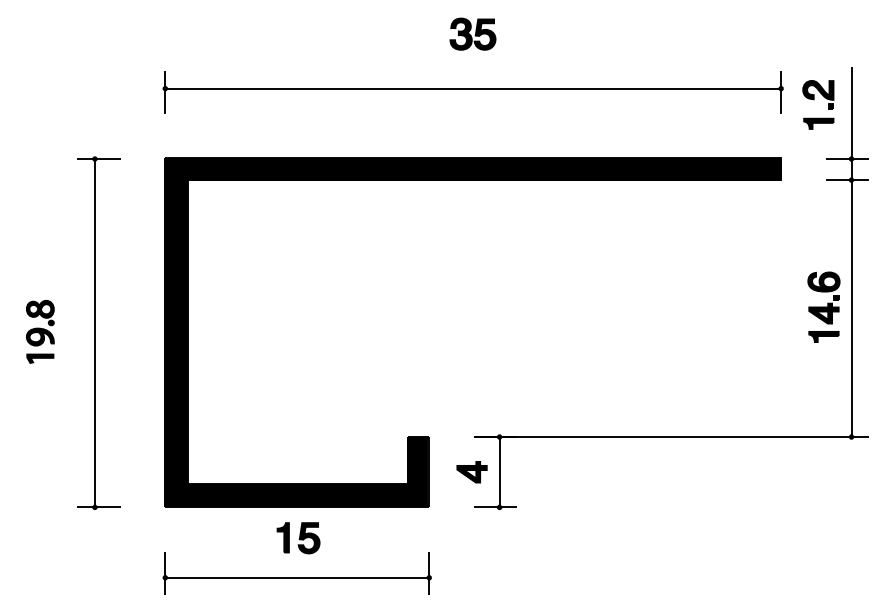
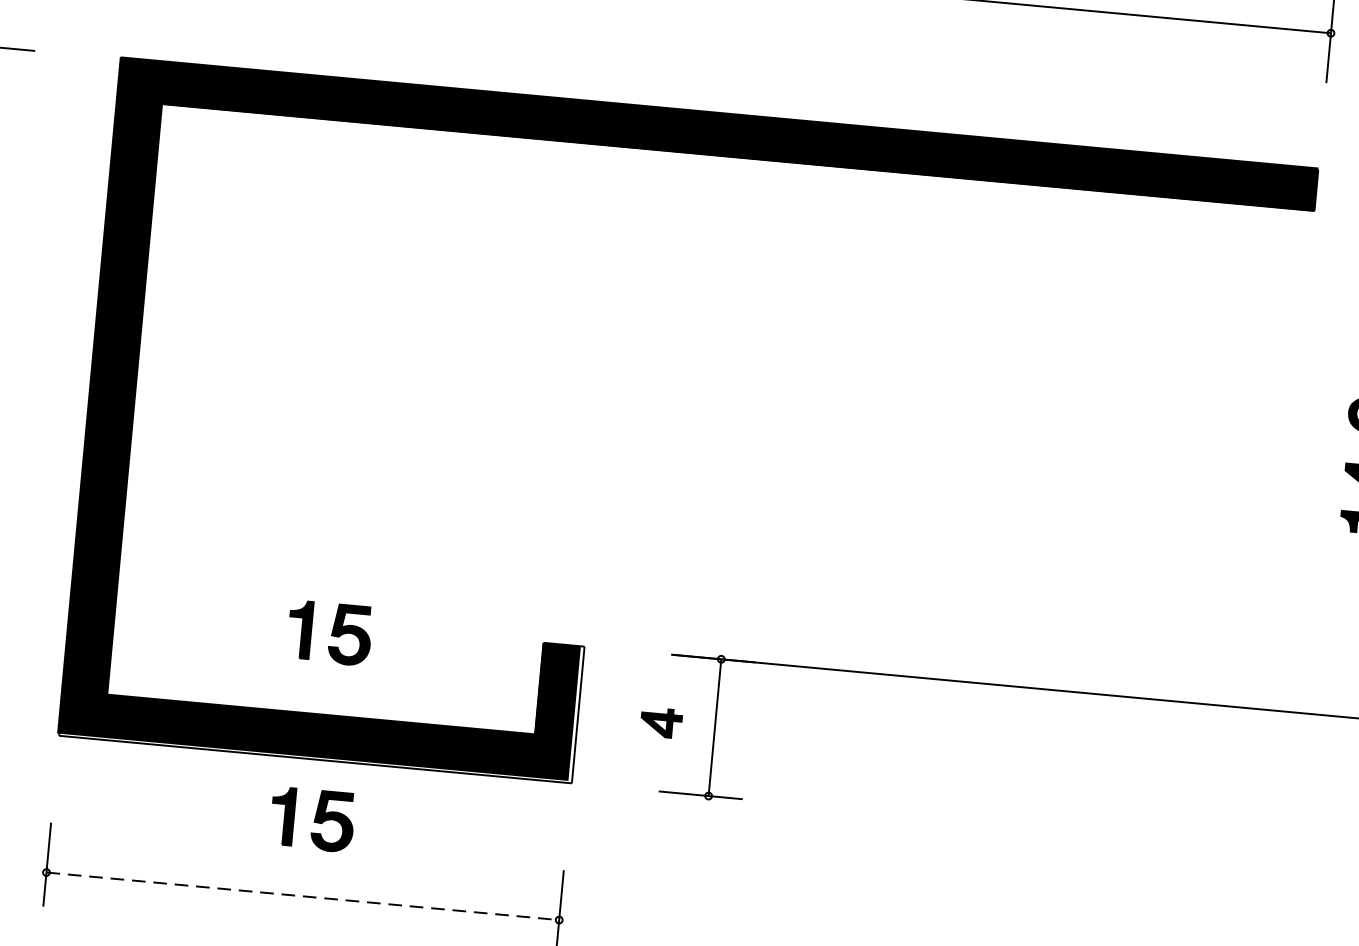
part: (298, 442) -> (329, 633), added
part: (471, 472) -> (660, 723), size x0.7
line: (297, 577) -> (303, 895), solid -> dashed

